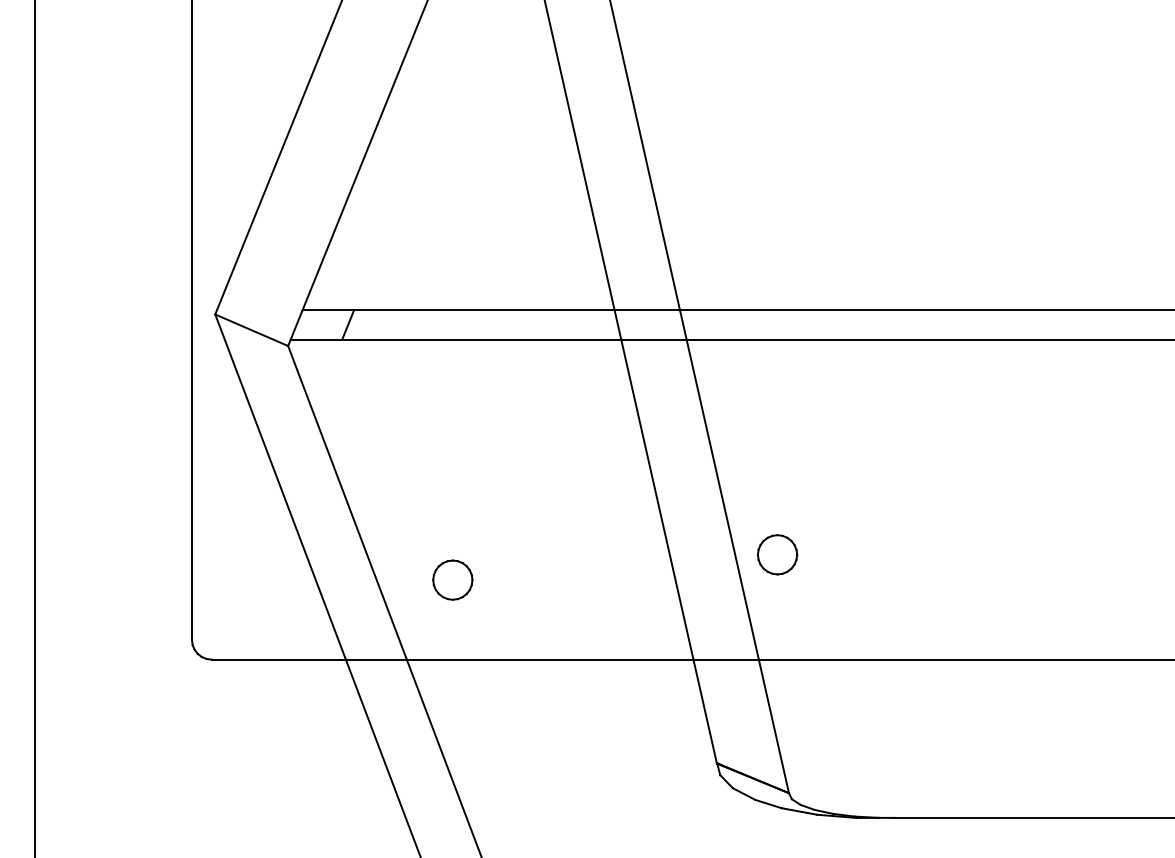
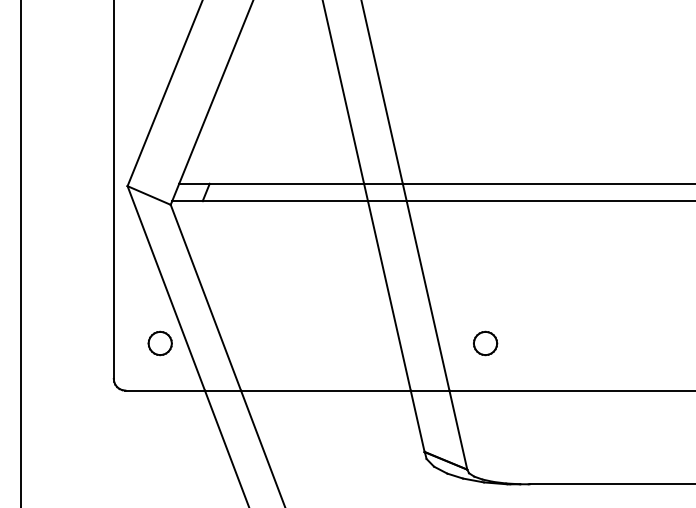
part: (777, 554) -> (485, 343), moved
part: (451, 580) -> (159, 343), moved

